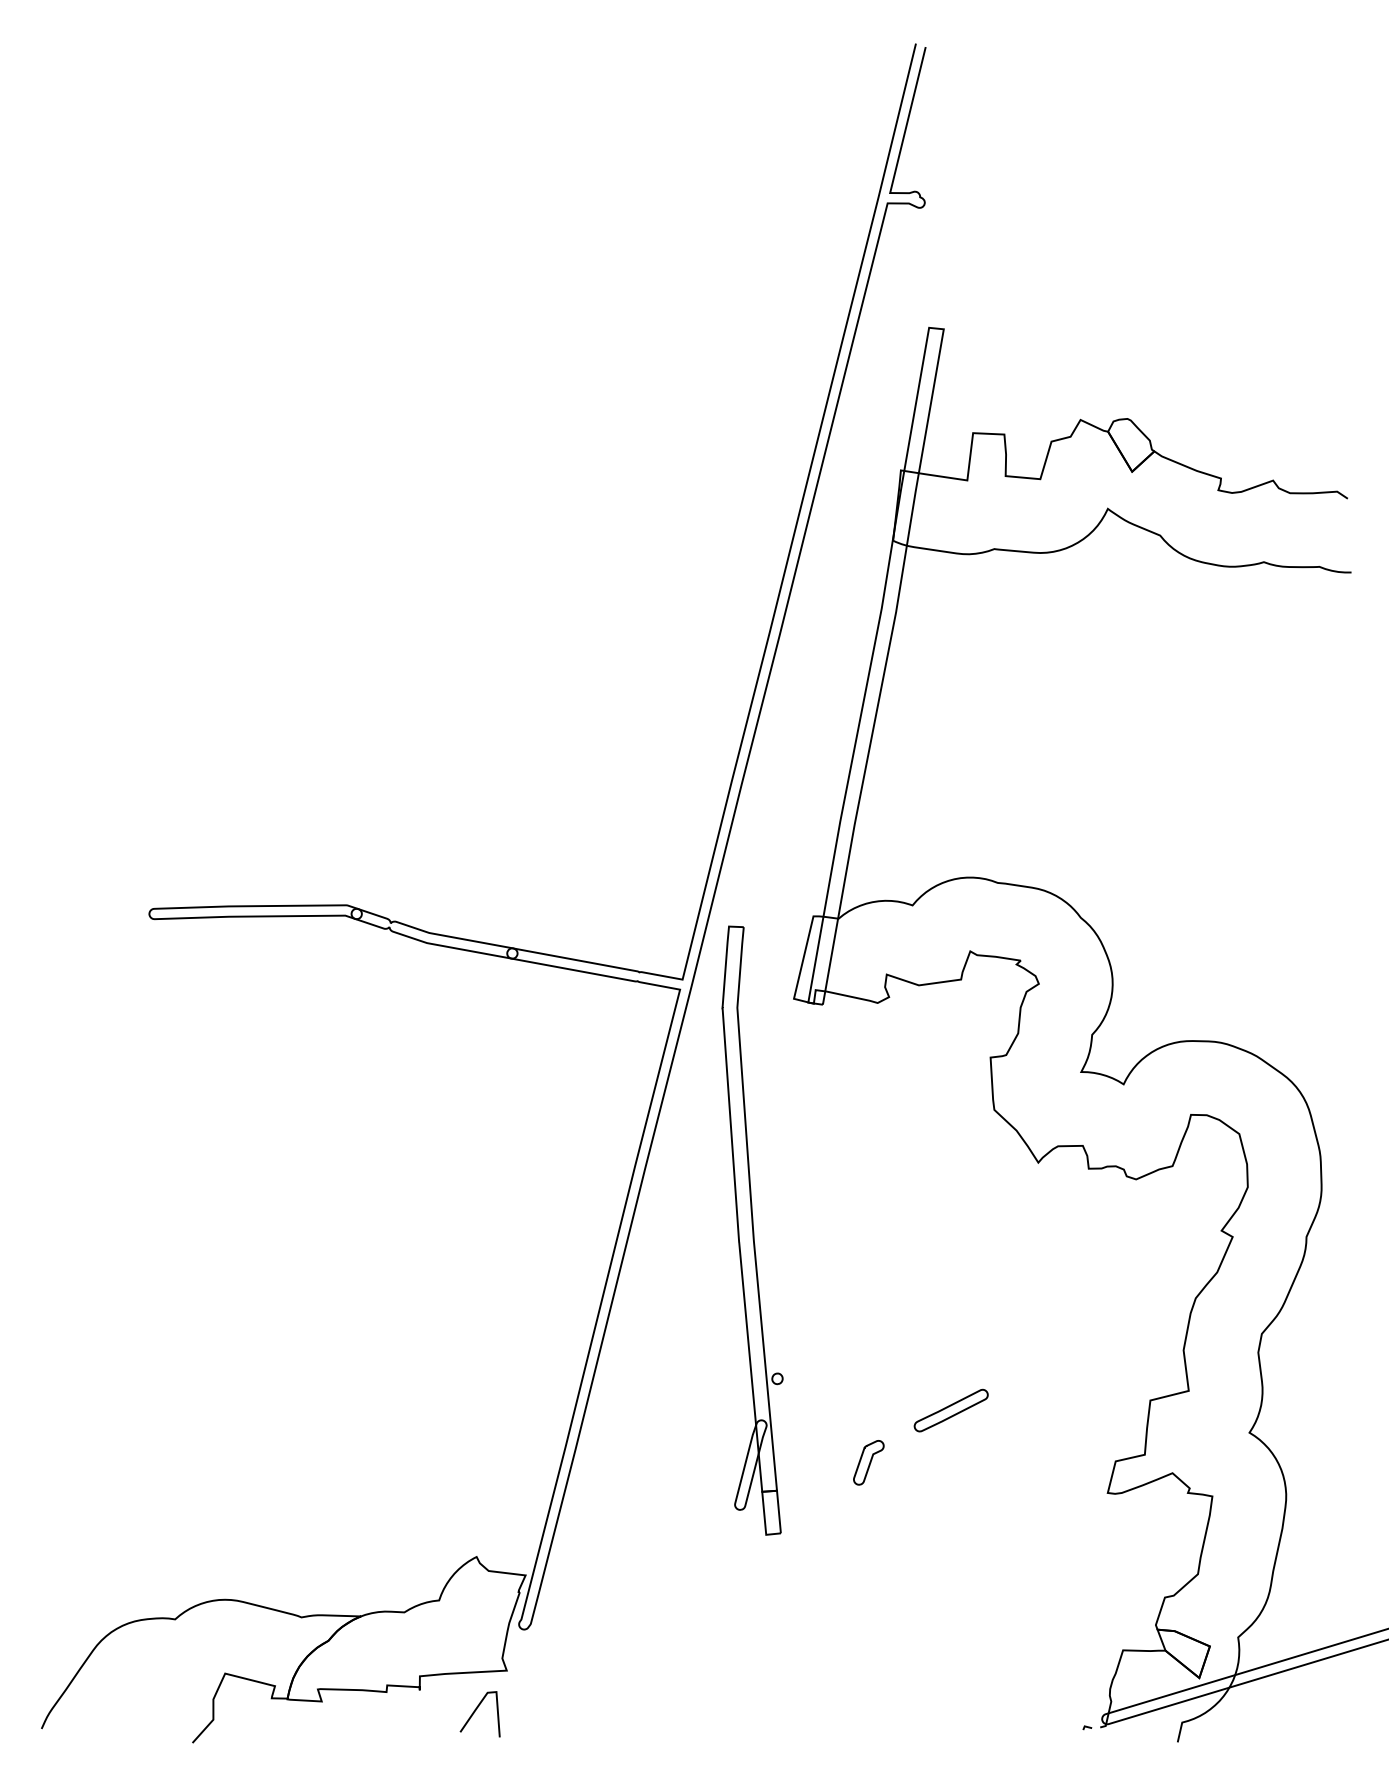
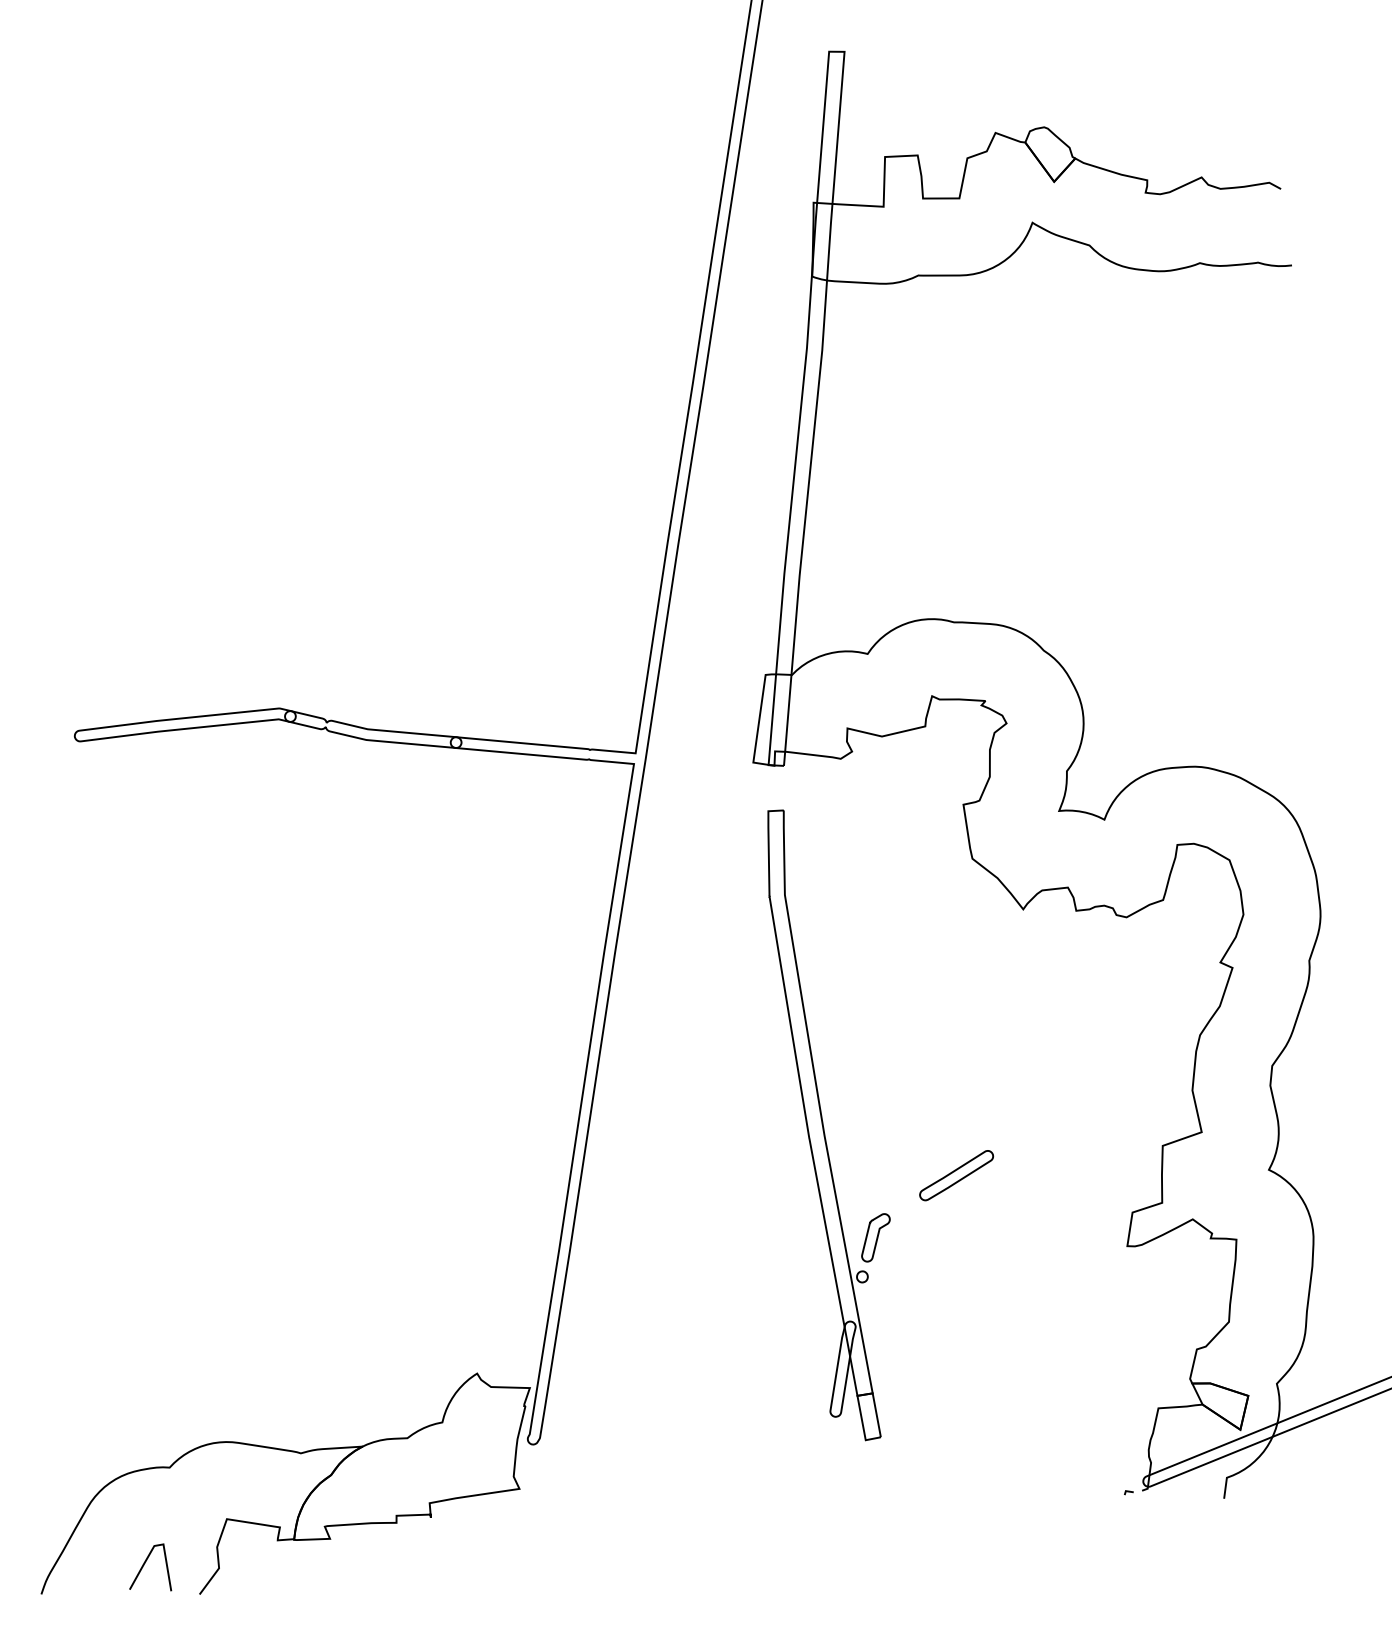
part: (752, 1230) -> (822, 1125), moved
line: (476, 1710) -> (144, 1565), moved

